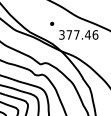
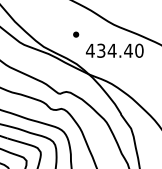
text: (78, 34) -> (114, 50), 377.46 -> 434.40

